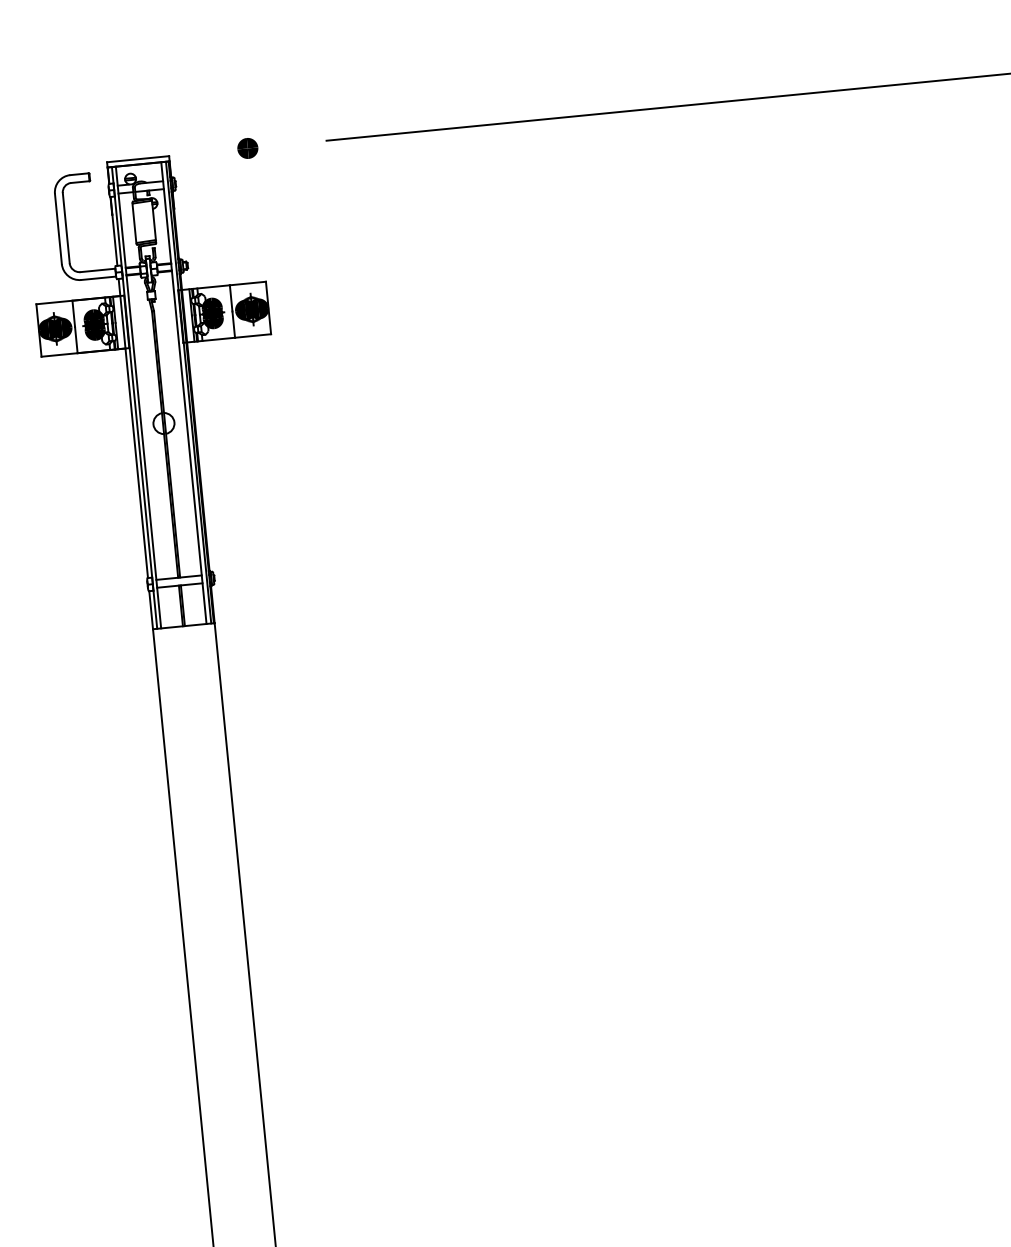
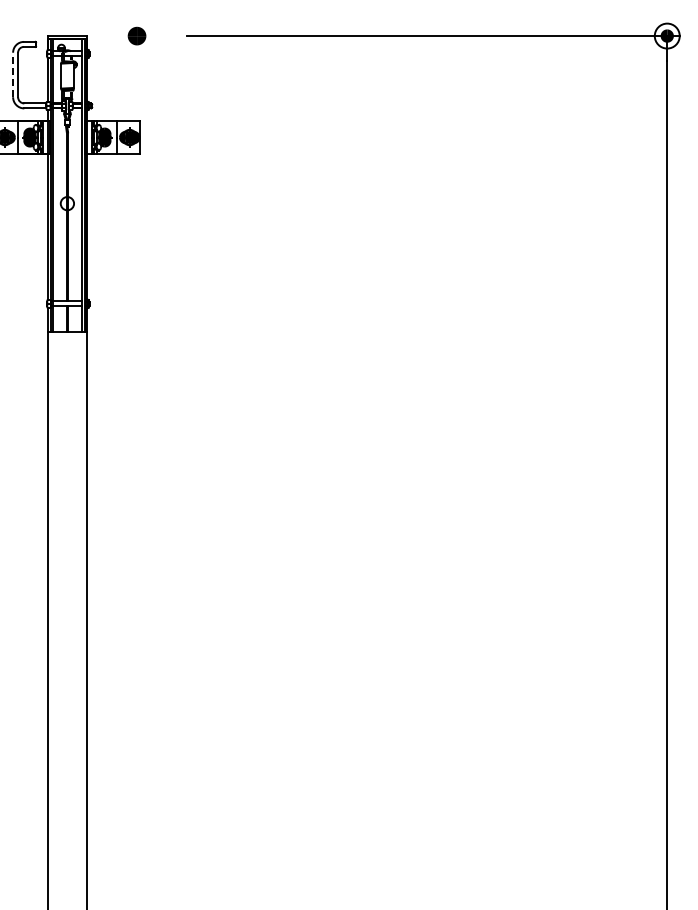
part: (246, 147) -> (136, 35), size x1.4
line: (58, 228) -> (13, 74), solid -> dashed

